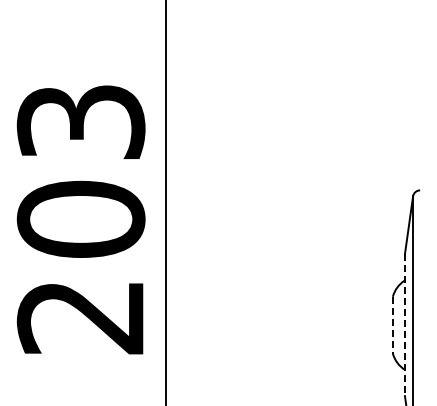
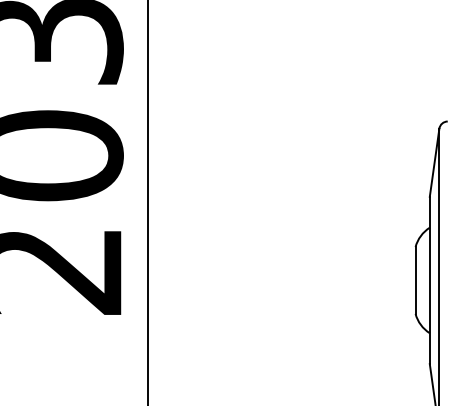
line: (392, 325) -> (415, 280), dashed -> solid
line: (404, 325) -> (429, 280), dashed -> solid

